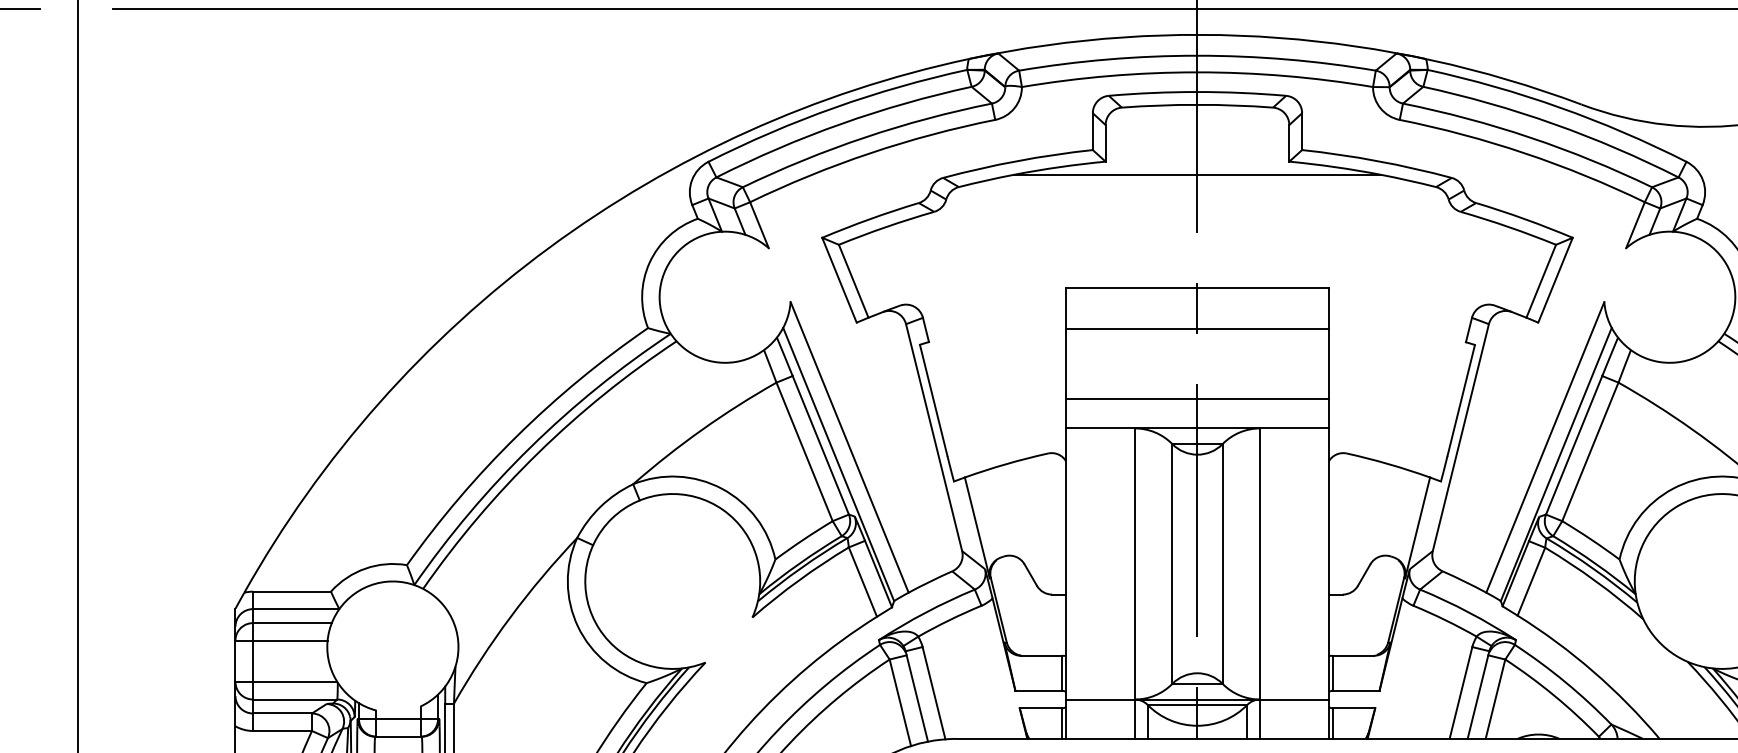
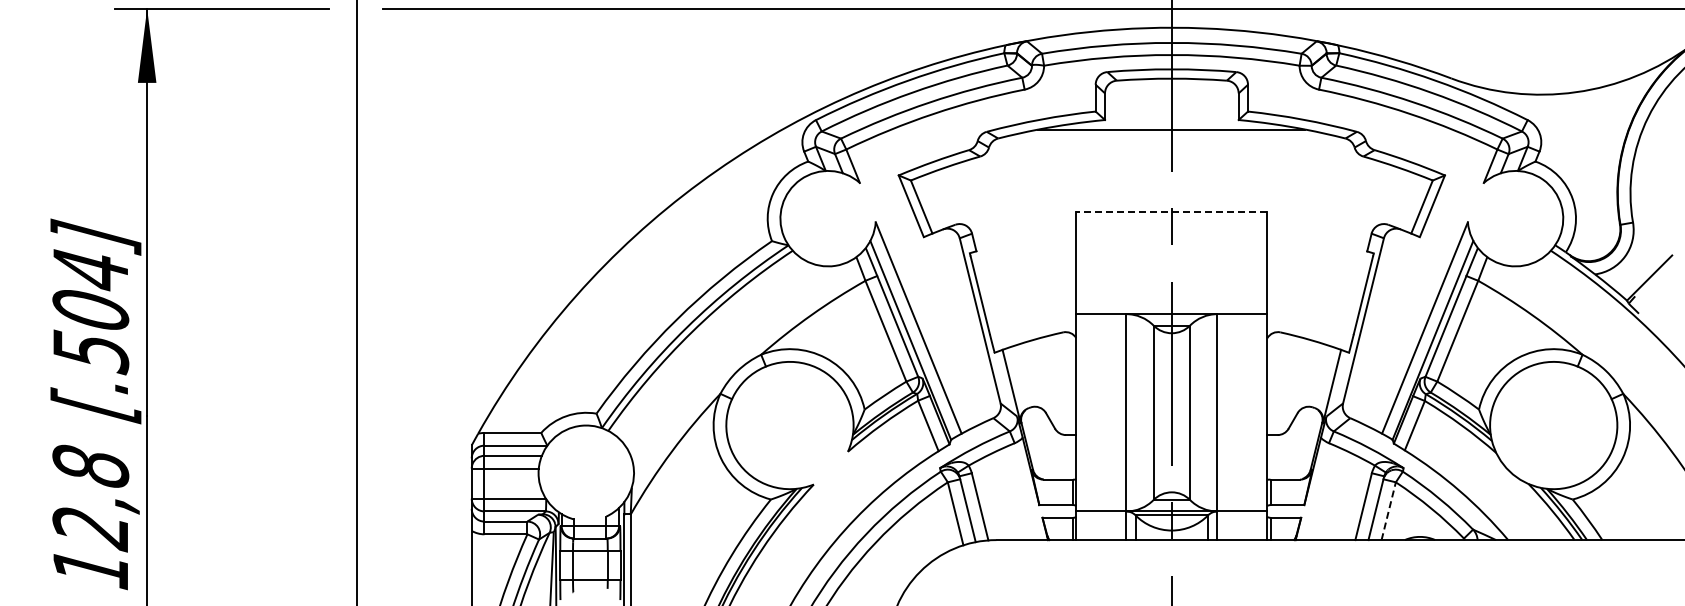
line: (1196, 288) -> (1171, 212), solid -> dashed
line: (1196, 328) -> (1171, 241), removed
line: (1196, 400) -> (1171, 293), removed
line: (1495, 699) -> (1388, 511), solid -> dashed

